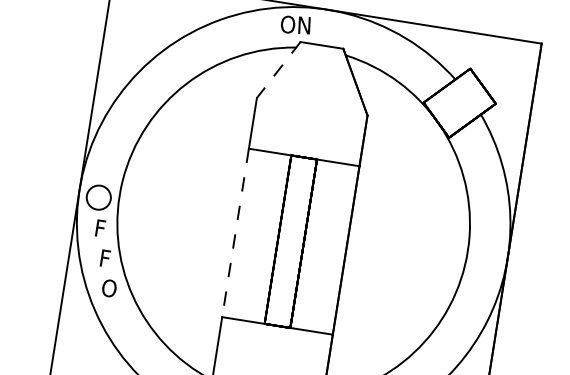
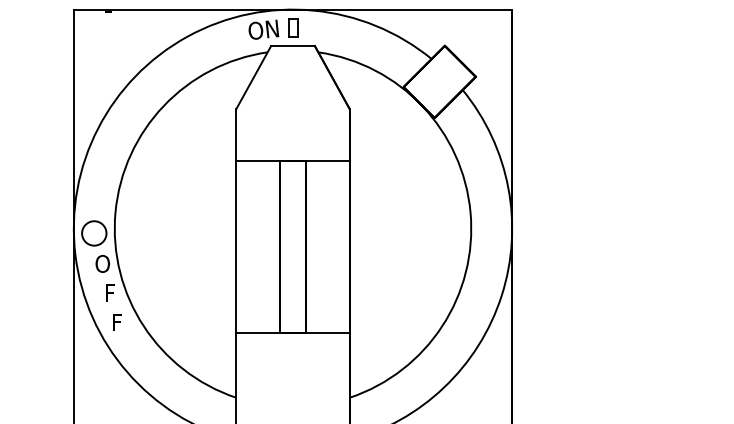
part: (325, 27) -> (293, 27), added
line: (278, 69) -> (253, 77), dashed -> solid
text: (102, 228) -> (102, 263), F -> O
line: (235, 233) -> (236, 247), dashed -> solid
text: (109, 288) -> (119, 322), O -> F

